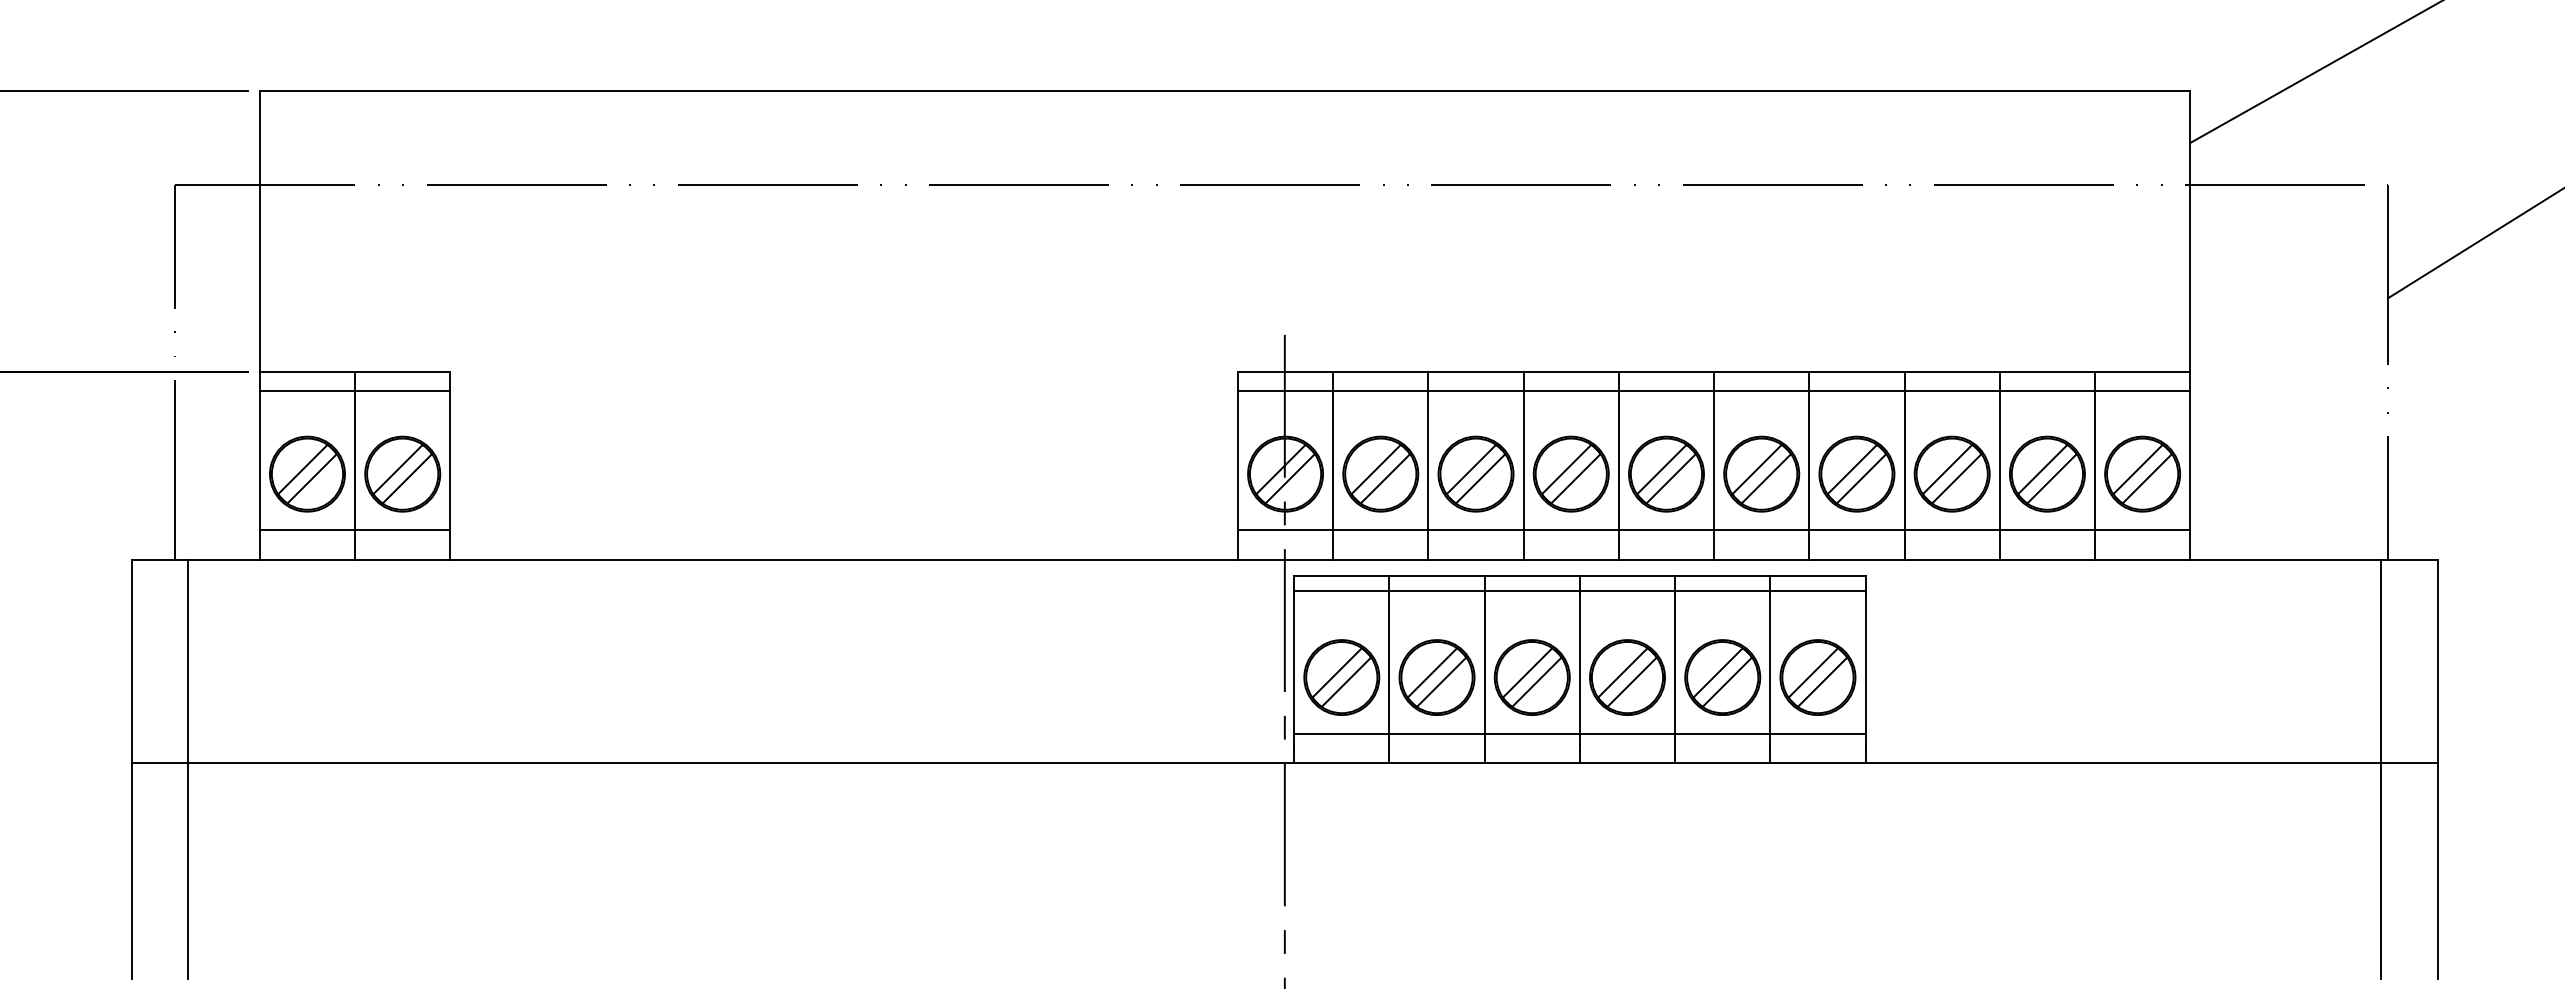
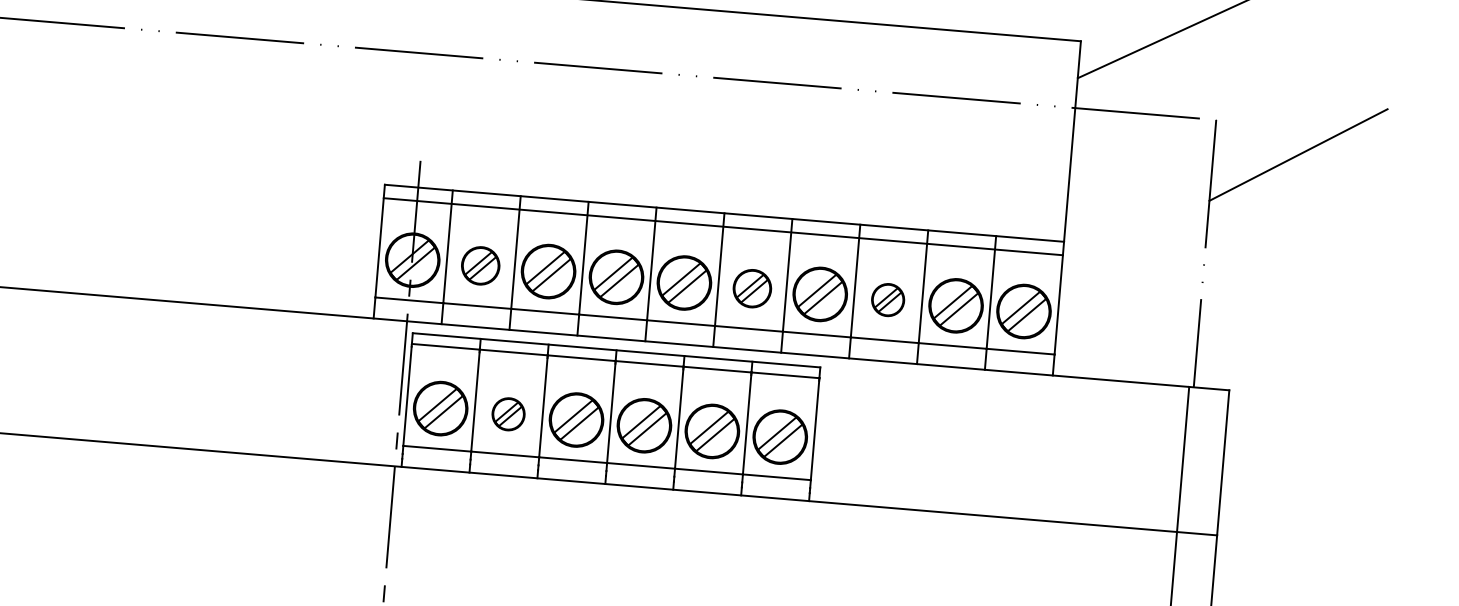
part: (1380, 473) -> (480, 265), size x0.7
part: (1761, 473) -> (752, 288), size x0.7
part: (1951, 473) -> (887, 299), size x0.6
part: (1436, 677) -> (508, 414), size x0.6

